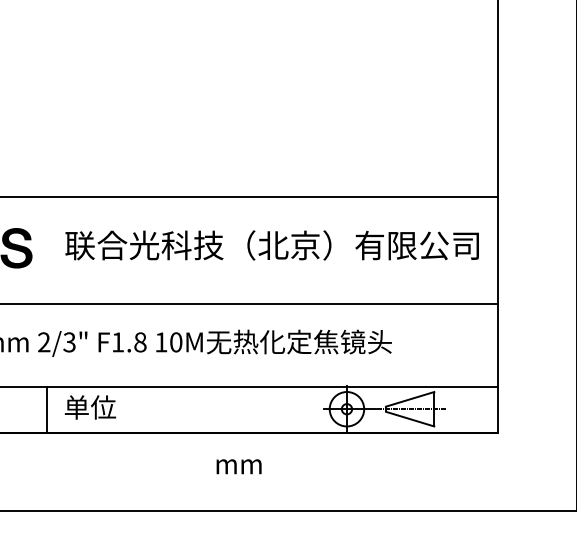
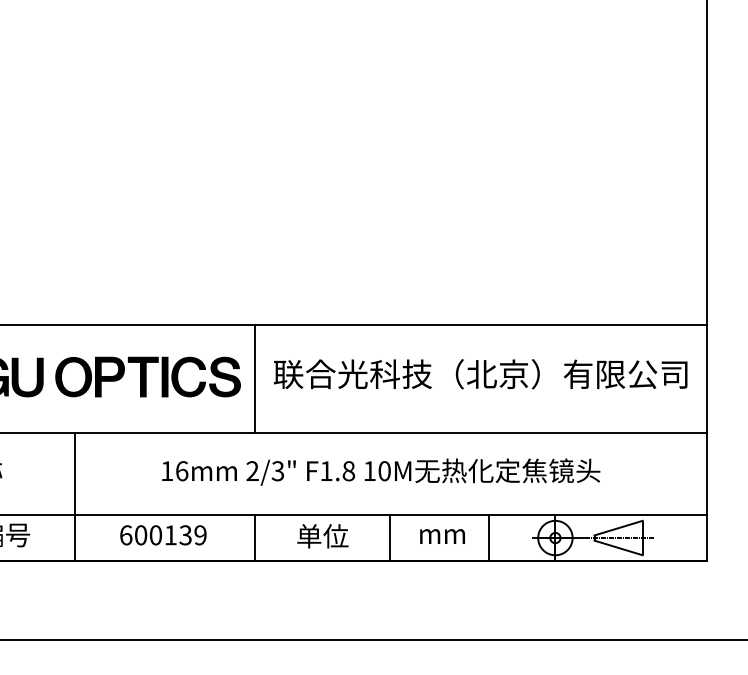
line: (47, 249) -> (255, 378), added
text: (90, 407) -> (322, 536), moved
line: (181, 409) -> (389, 538), added
line: (280, 409) -> (488, 538), added
text: (239, 466) -> (442, 536), moved

